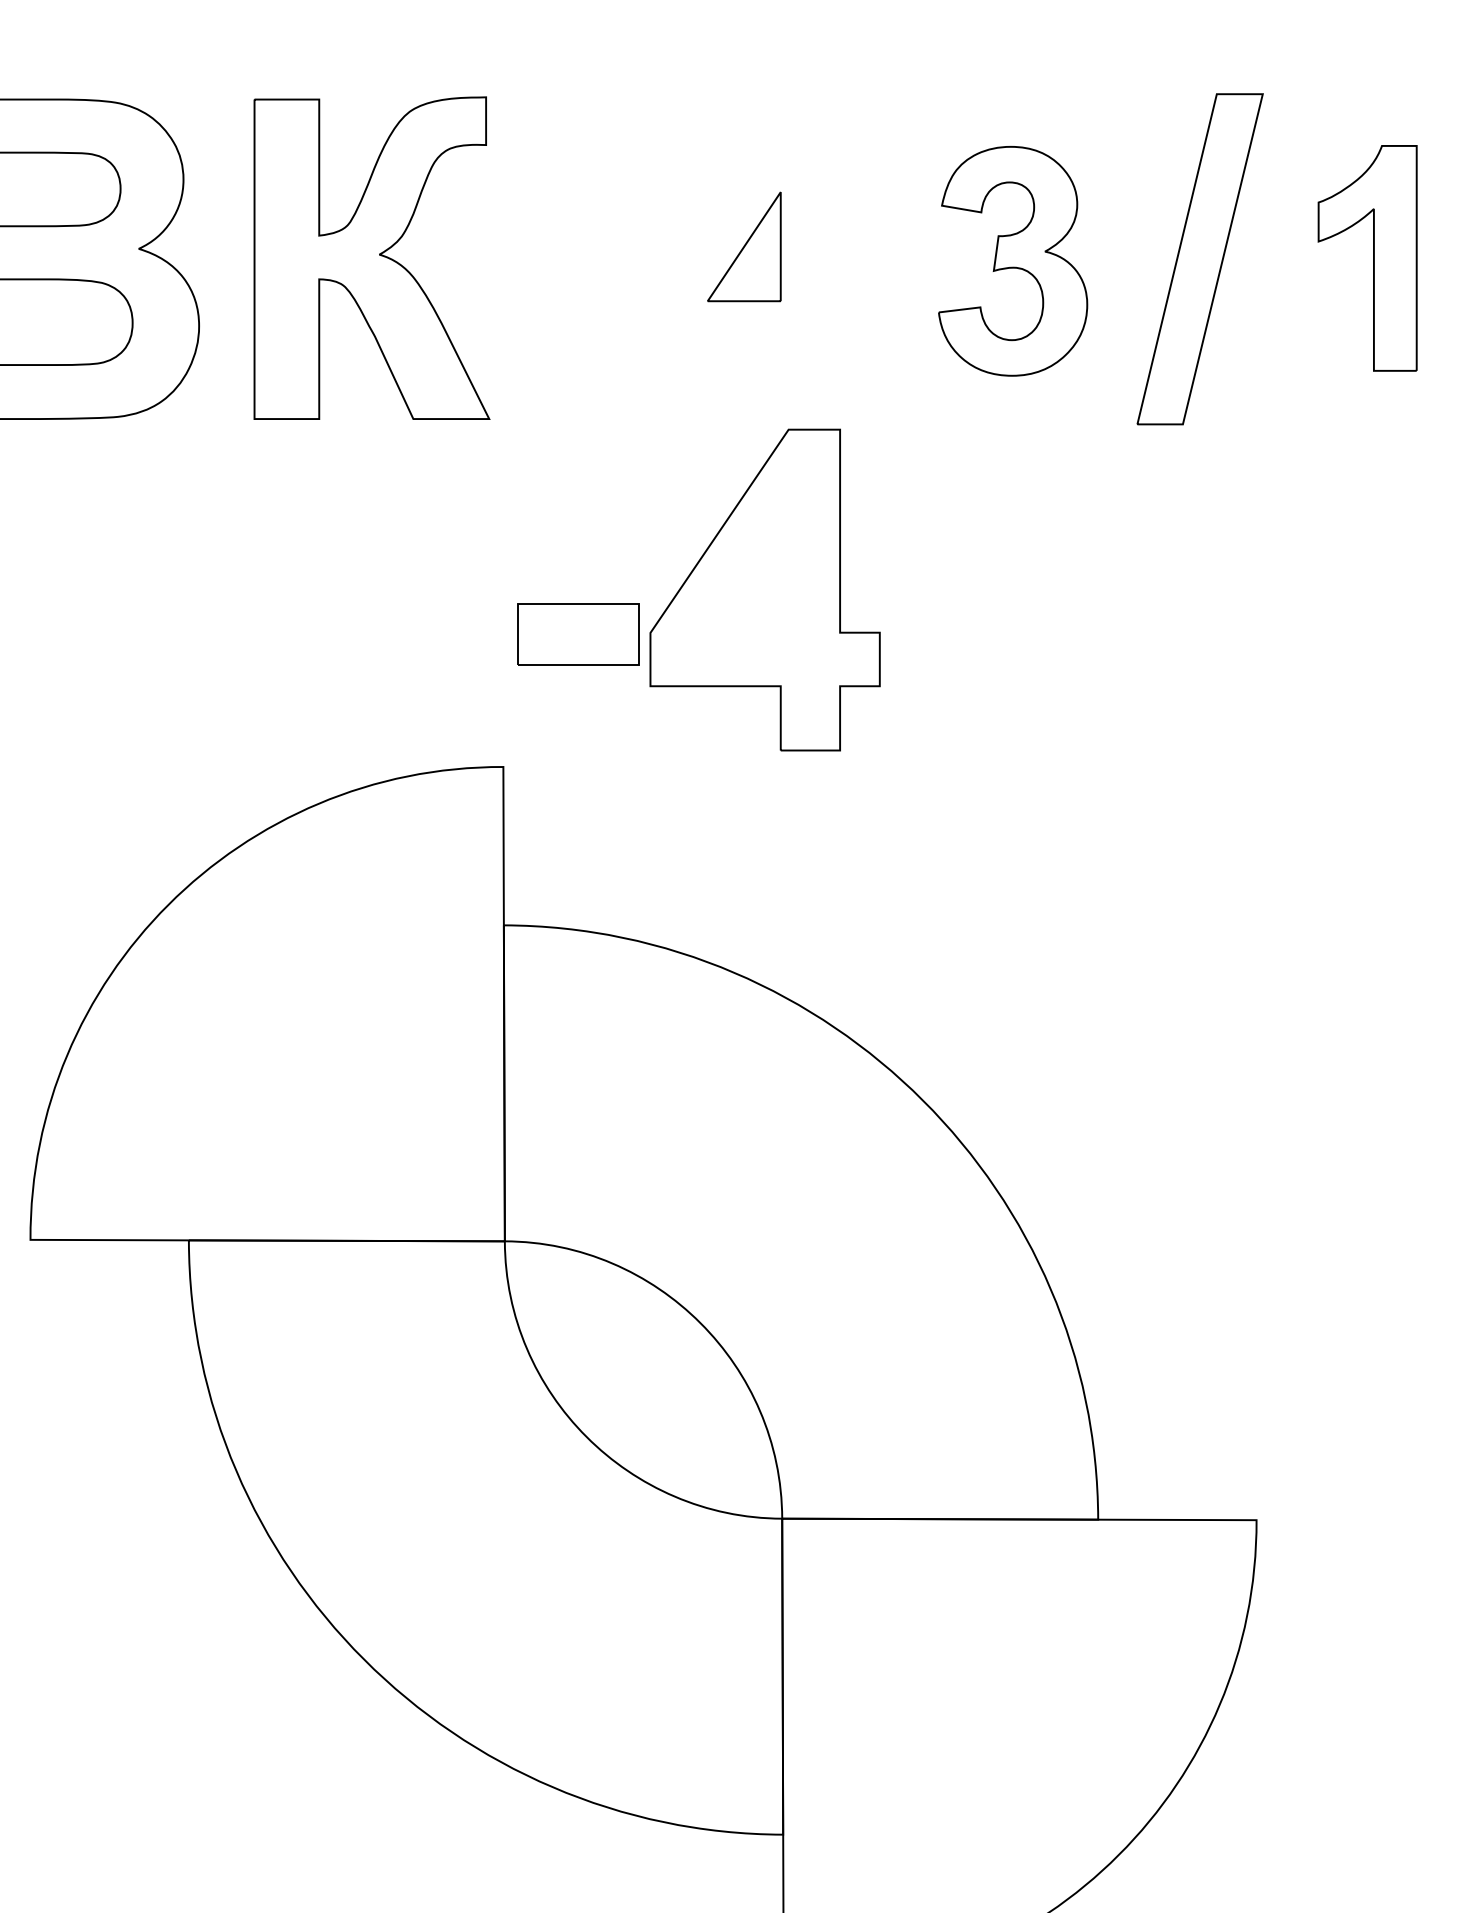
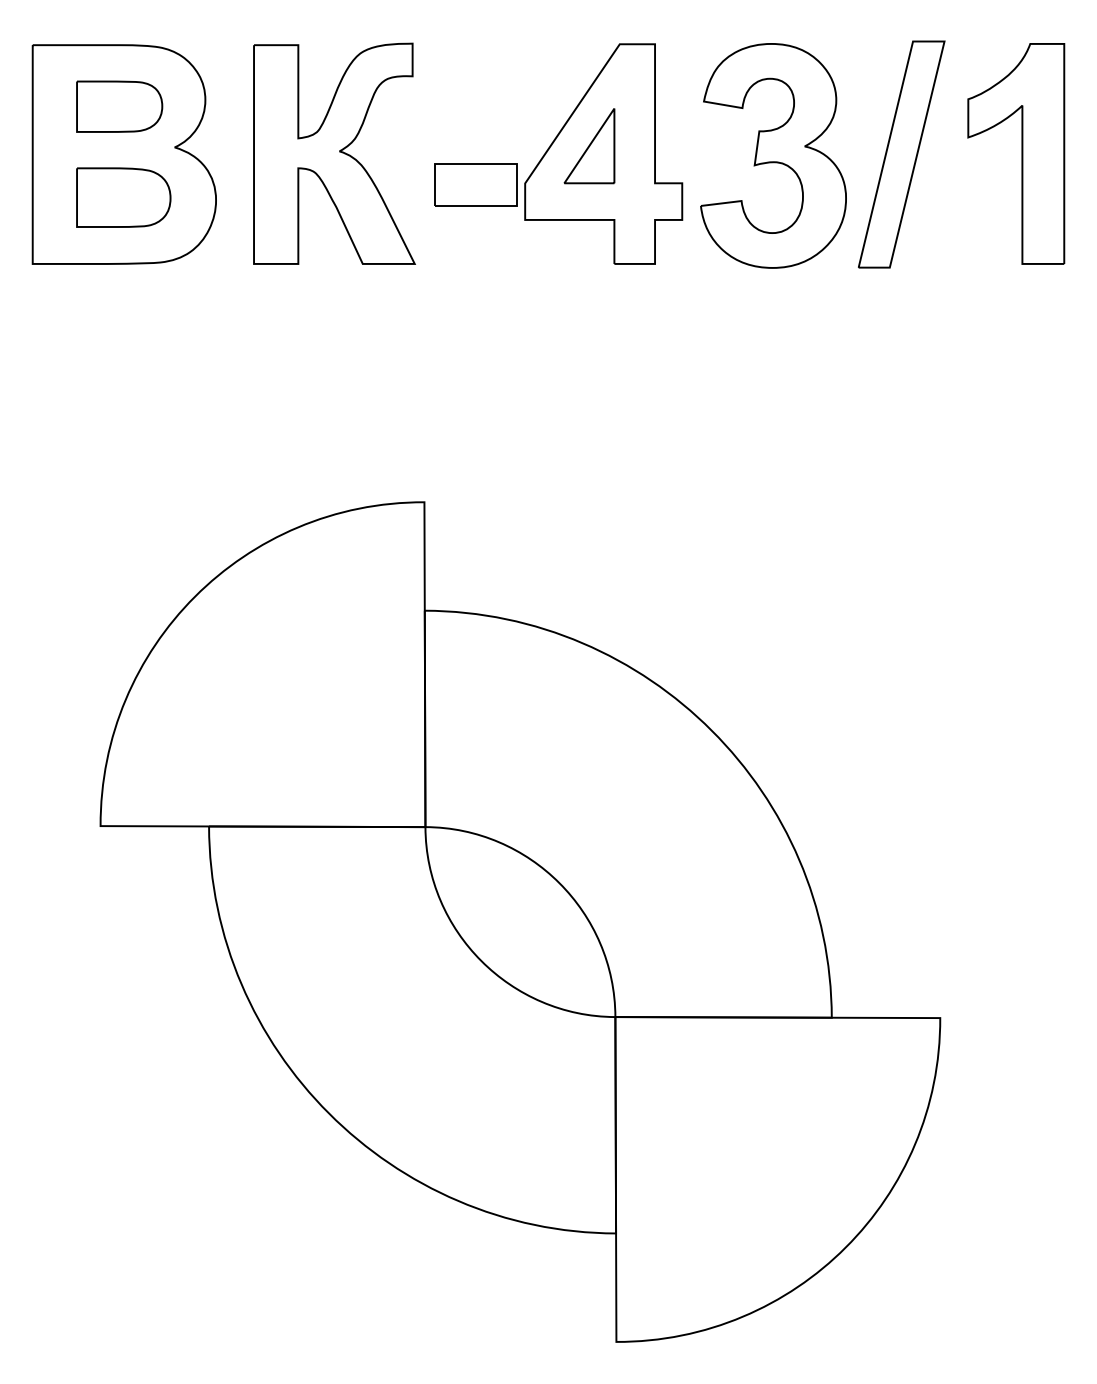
part: (1367, 257) -> (1016, 153), size x1.43
part: (1013, 260) -> (773, 155), size x1.43
part: (699, 589) -> (558, 153), moved

